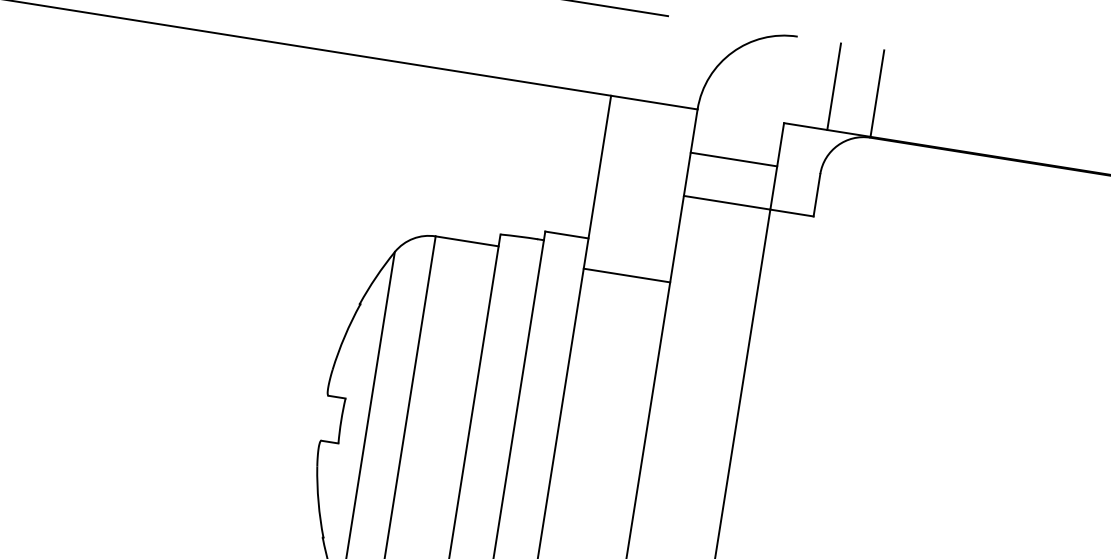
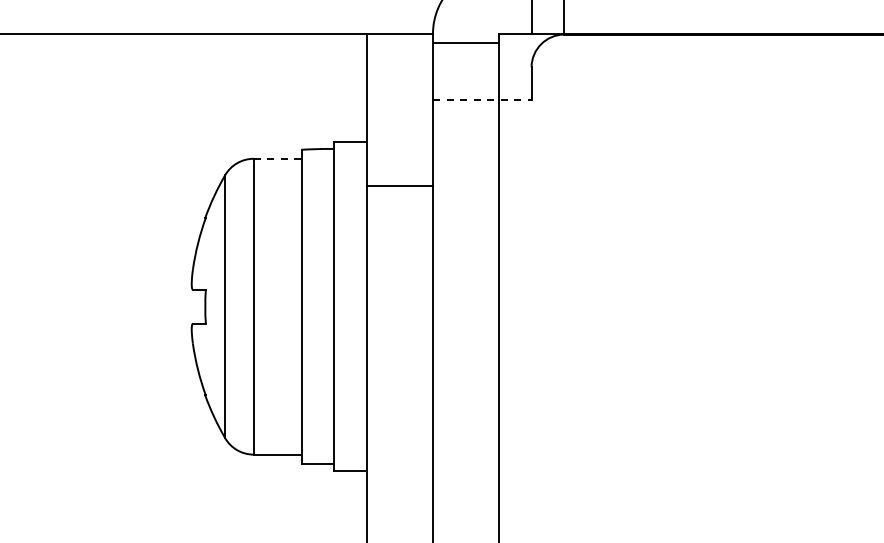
line: (733, 159) -> (465, 42), moved
line: (749, 206) -> (482, 99), solid -> dashed
line: (467, 240) -> (277, 158), solid -> dashed
line: (626, 275) -> (399, 186), moved

